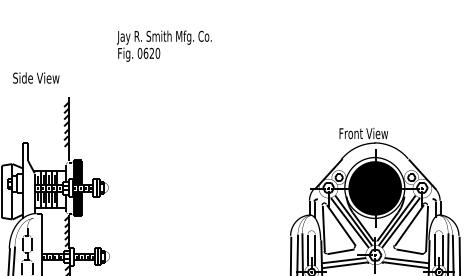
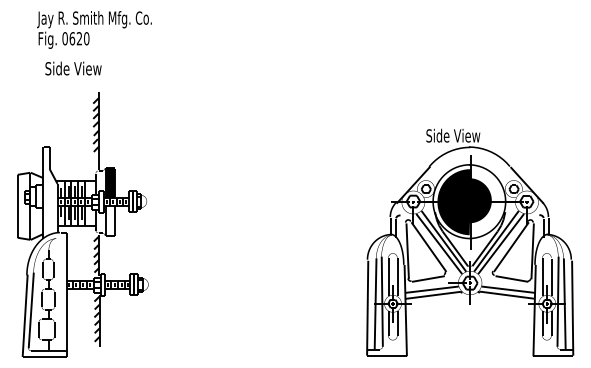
text: (164, 45) -> (94, 29), moved
text: (36, 77) -> (73, 68), moved
text: (363, 133) -> (455, 135), Front View -> Side View
fill: (388, 188) -> (485, 202), removed
fill: (77, 203) -> (109, 220), removed

